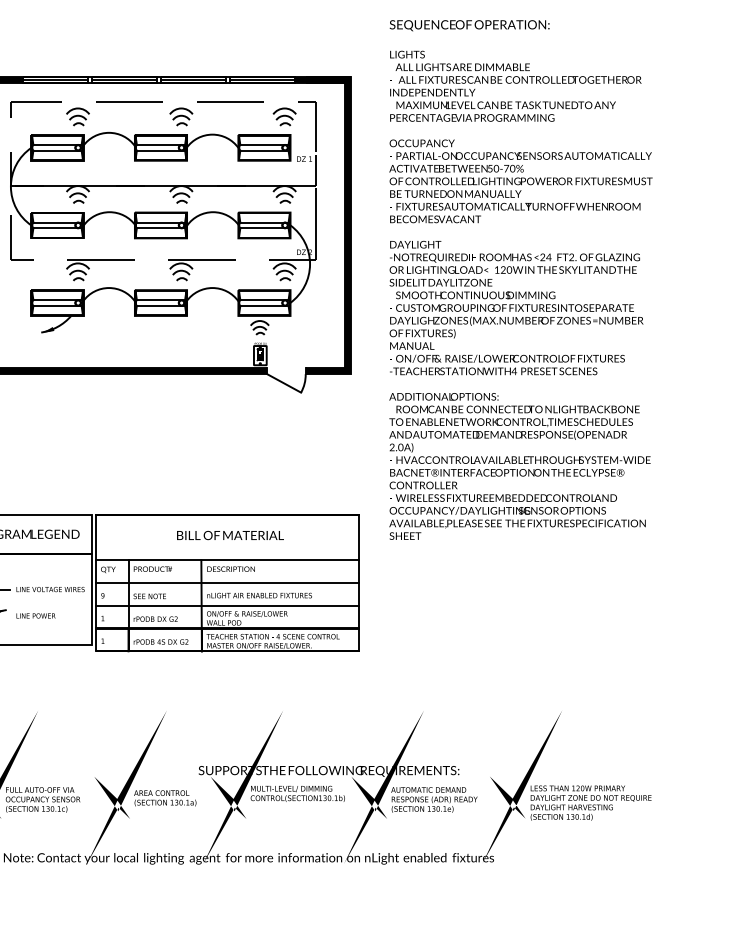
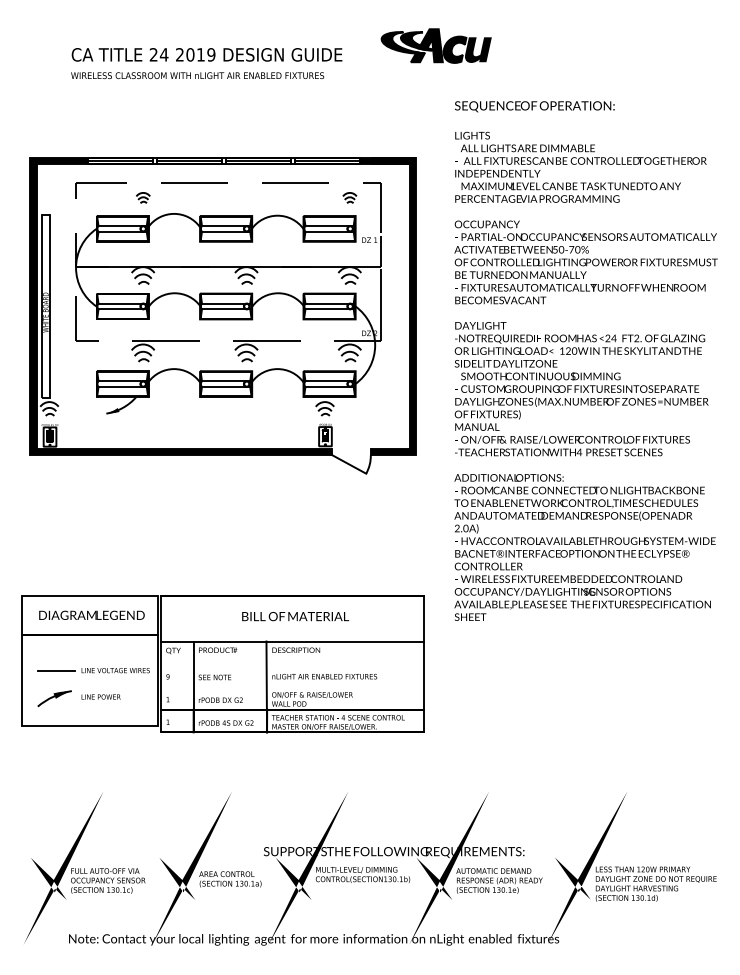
part: (78, 116) -> (143, 197), size x0.6
part: (181, 116) -> (246, 197), removed
part: (284, 116) -> (349, 197), size x0.6
line: (227, 583) -> (292, 664), removed
line: (227, 605) -> (292, 686), removed

